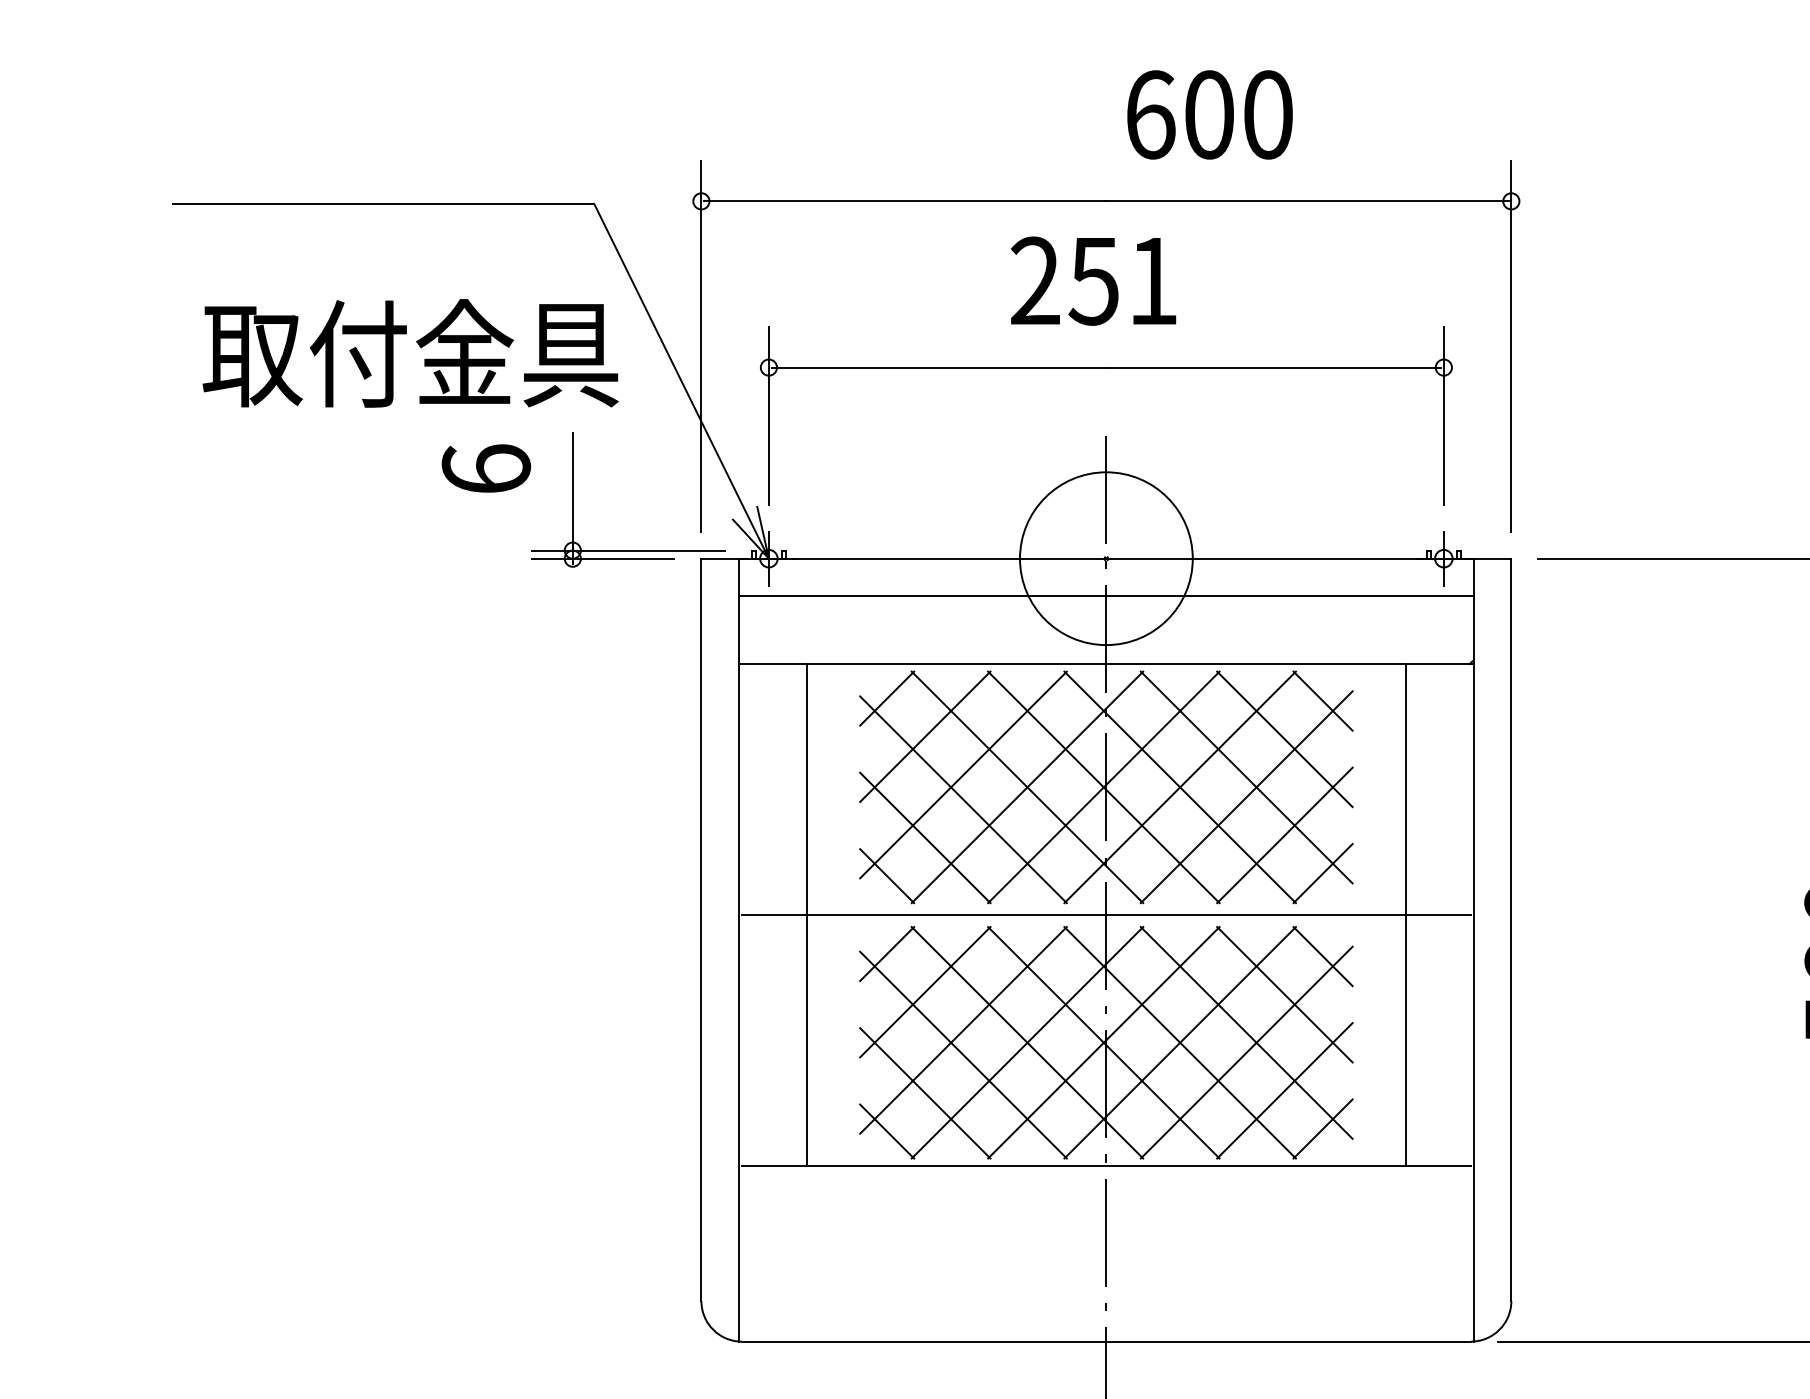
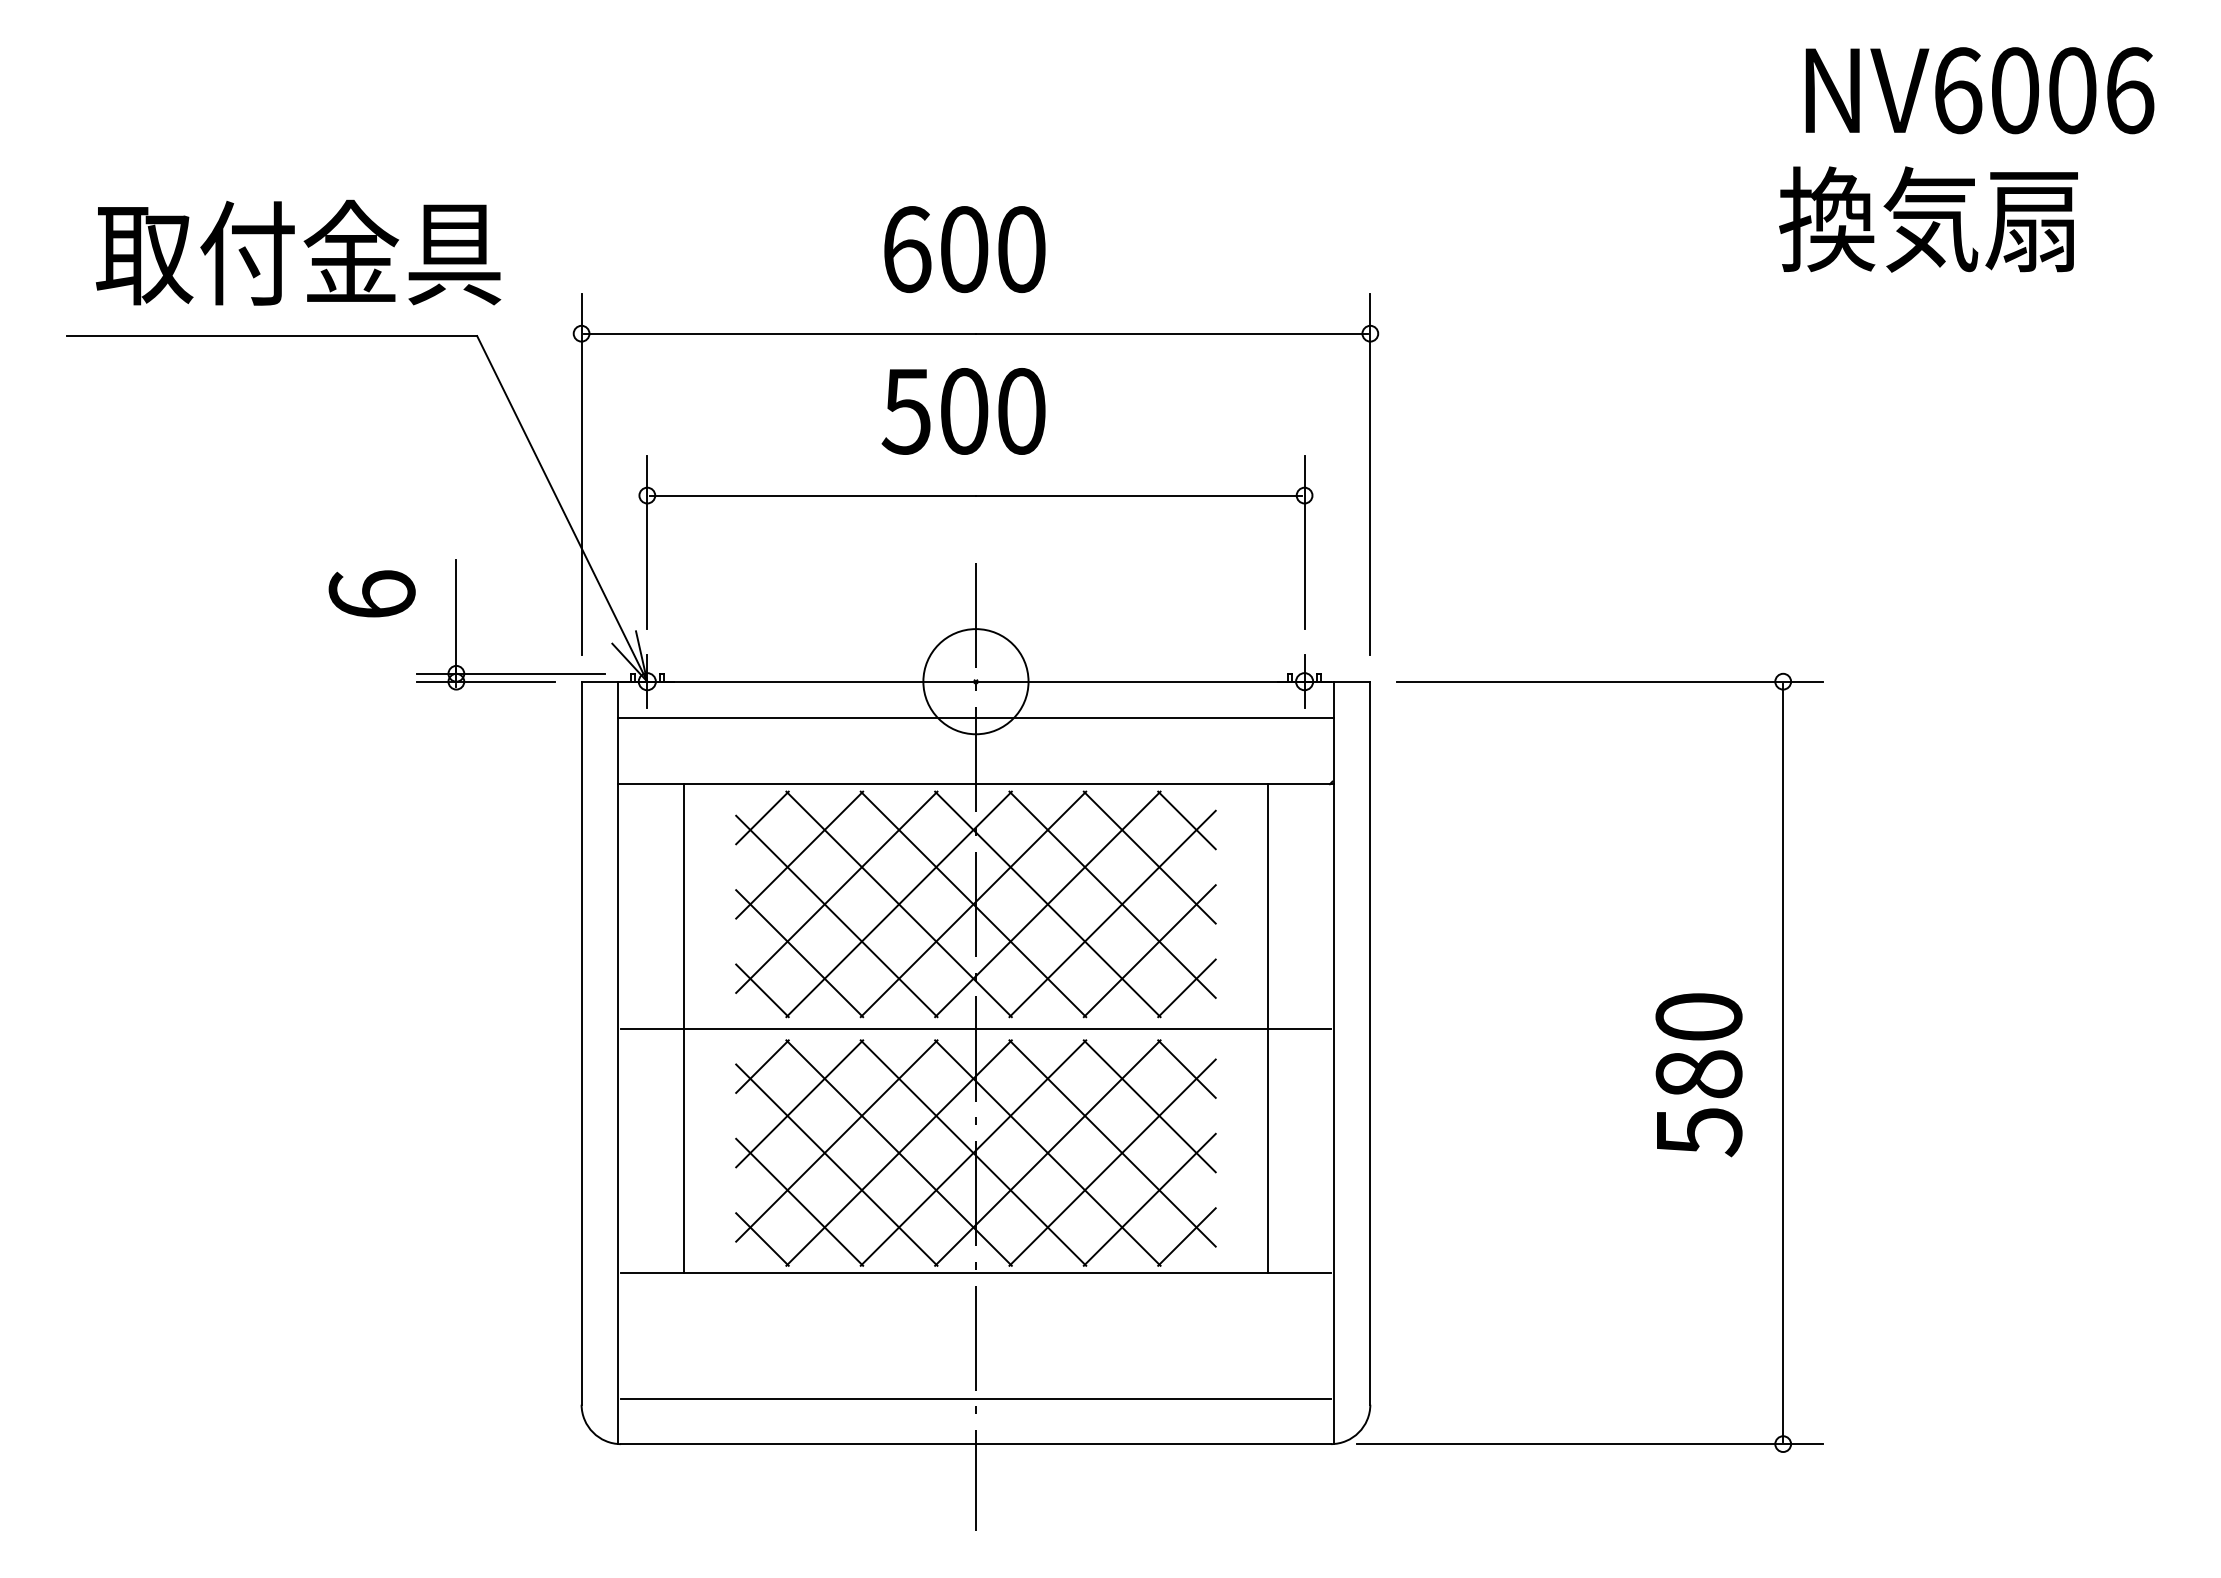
text: (1209, 114) -> (964, 249), moved
text: (1093, 281) -> (963, 411), 251 -> 500
text: (410, 353) -> (298, 252), moved
circle: (1105, 558) -> (975, 681), size x0.62
line: (1105, 1295) -> (975, 1399), added

